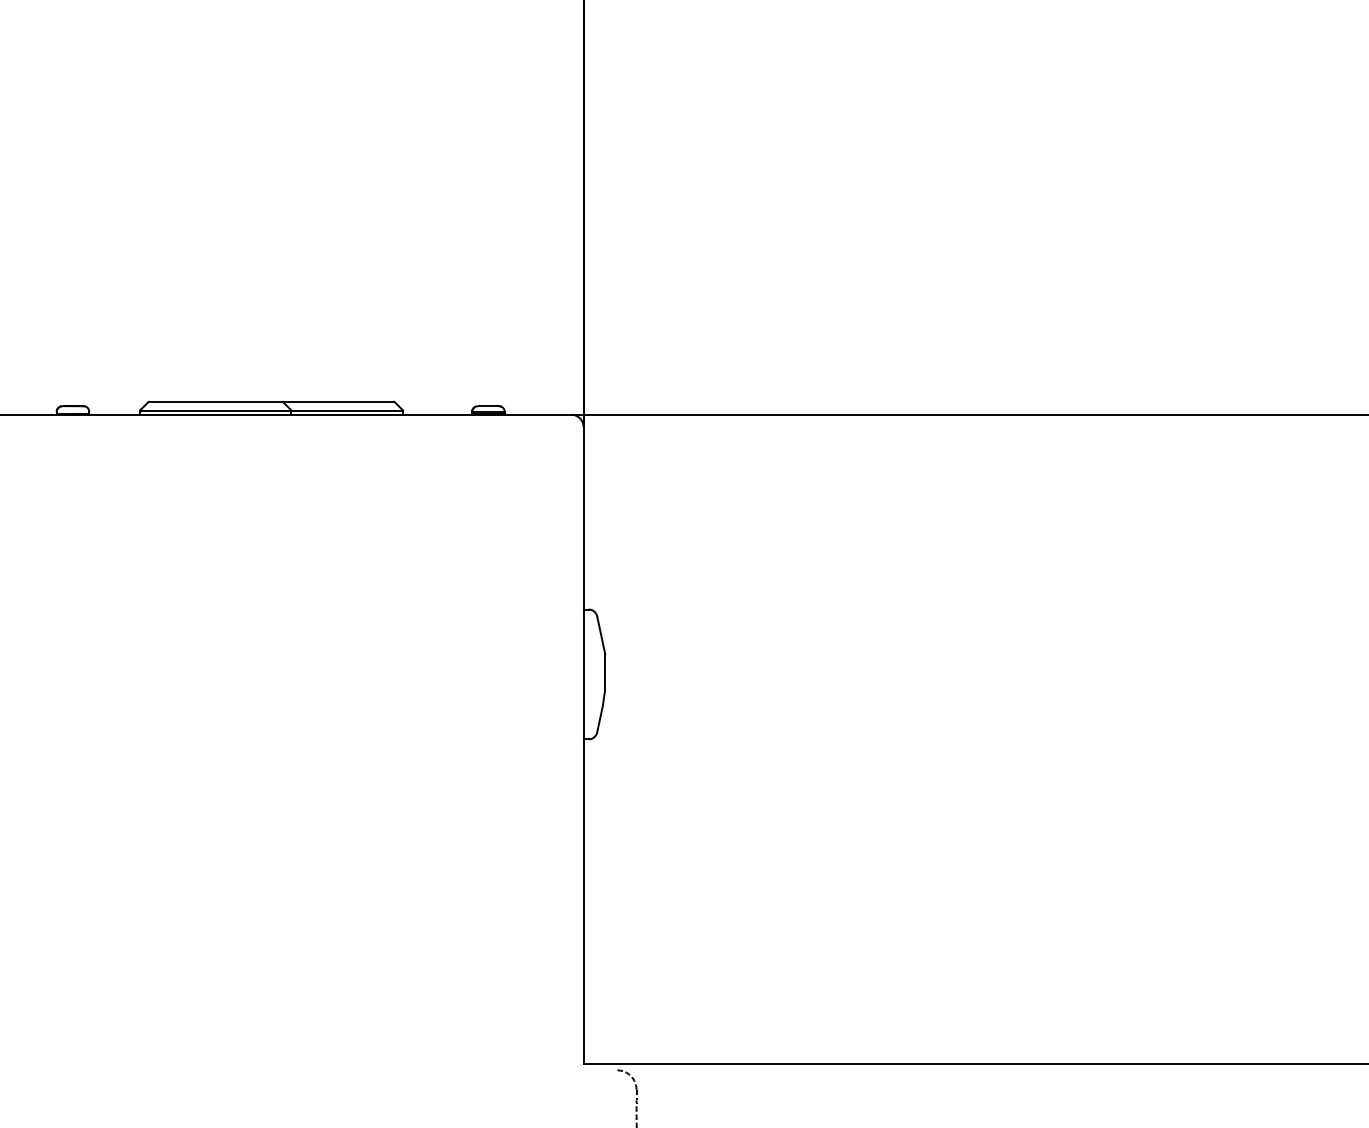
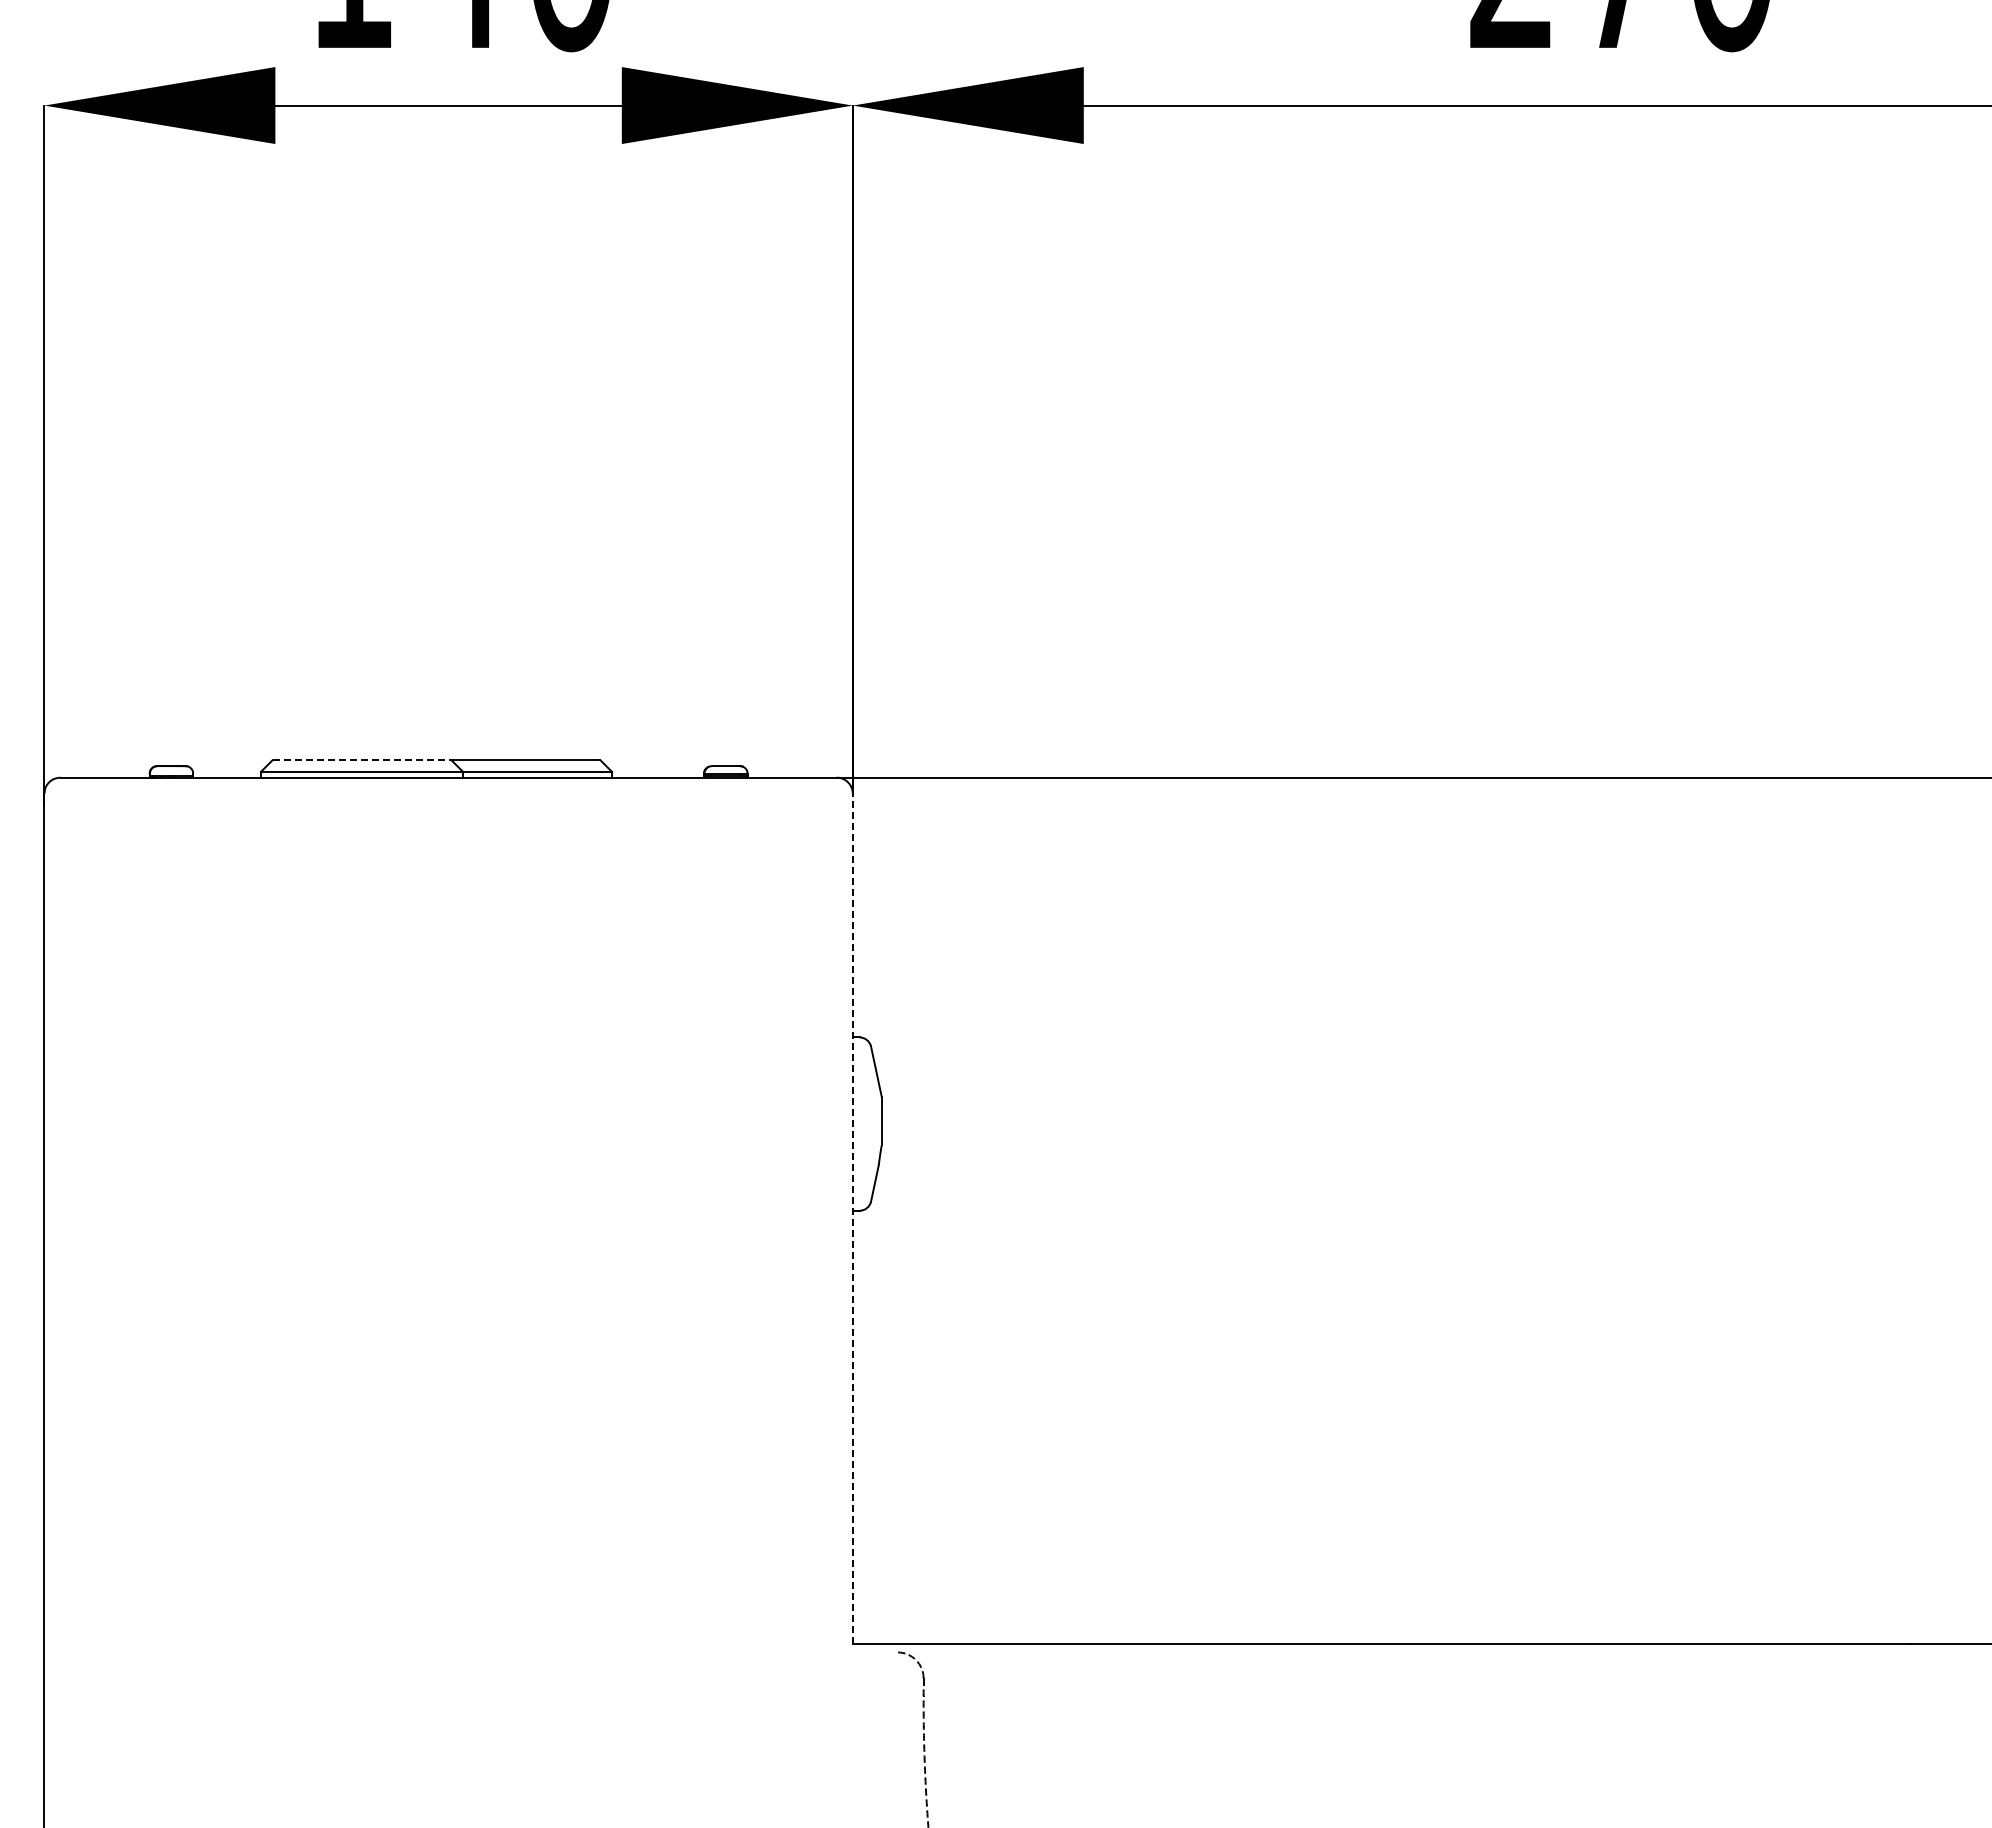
line: (216, 401) -> (362, 760), solid -> dashed
line: (583, 745) -> (852, 1218), solid -> dashed

